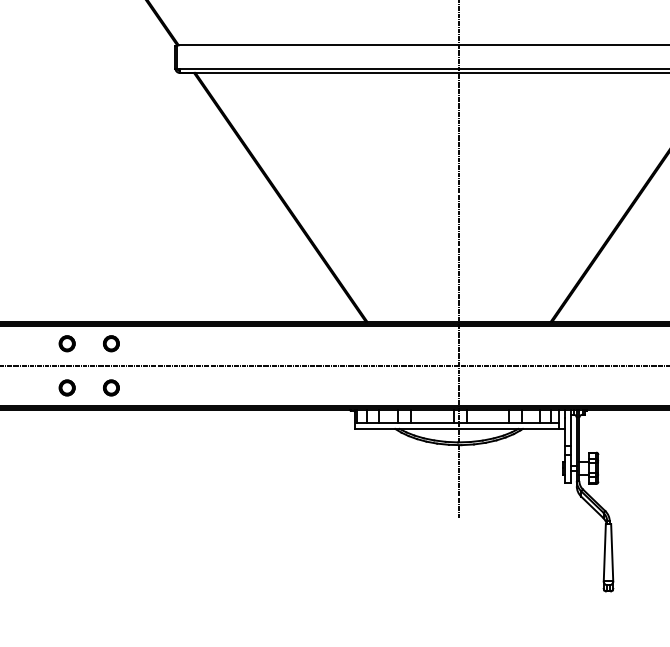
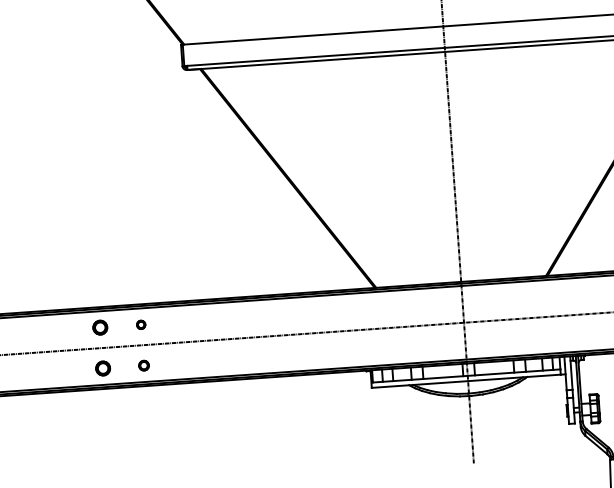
part: (111, 343) -> (141, 324), size x0.6
part: (111, 387) -> (144, 365), size x0.7

